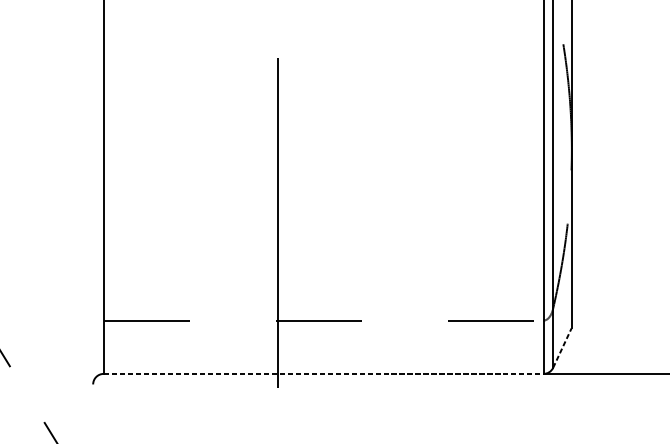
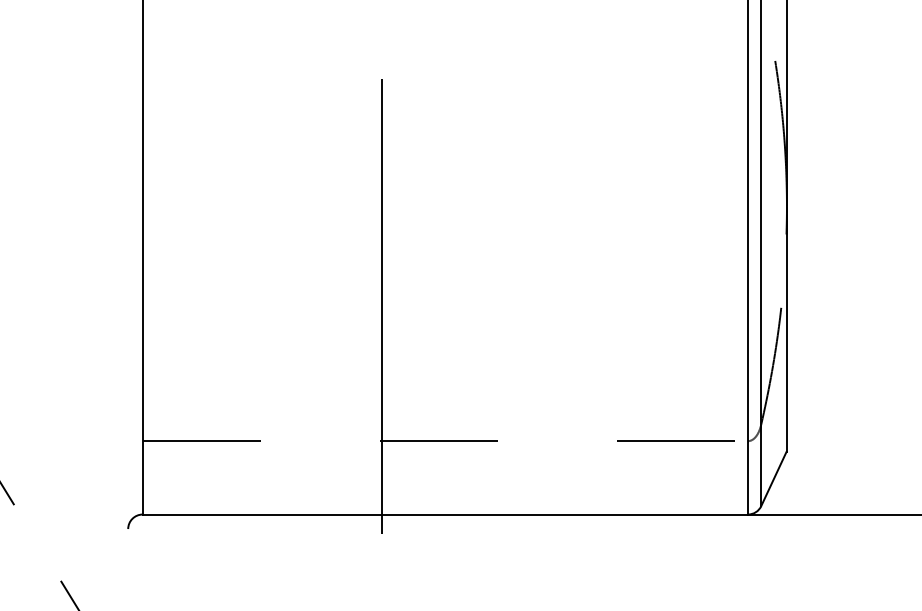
line: (562, 348) -> (773, 479), dashed -> solid
line: (323, 373) -> (445, 514), dashed -> solid

